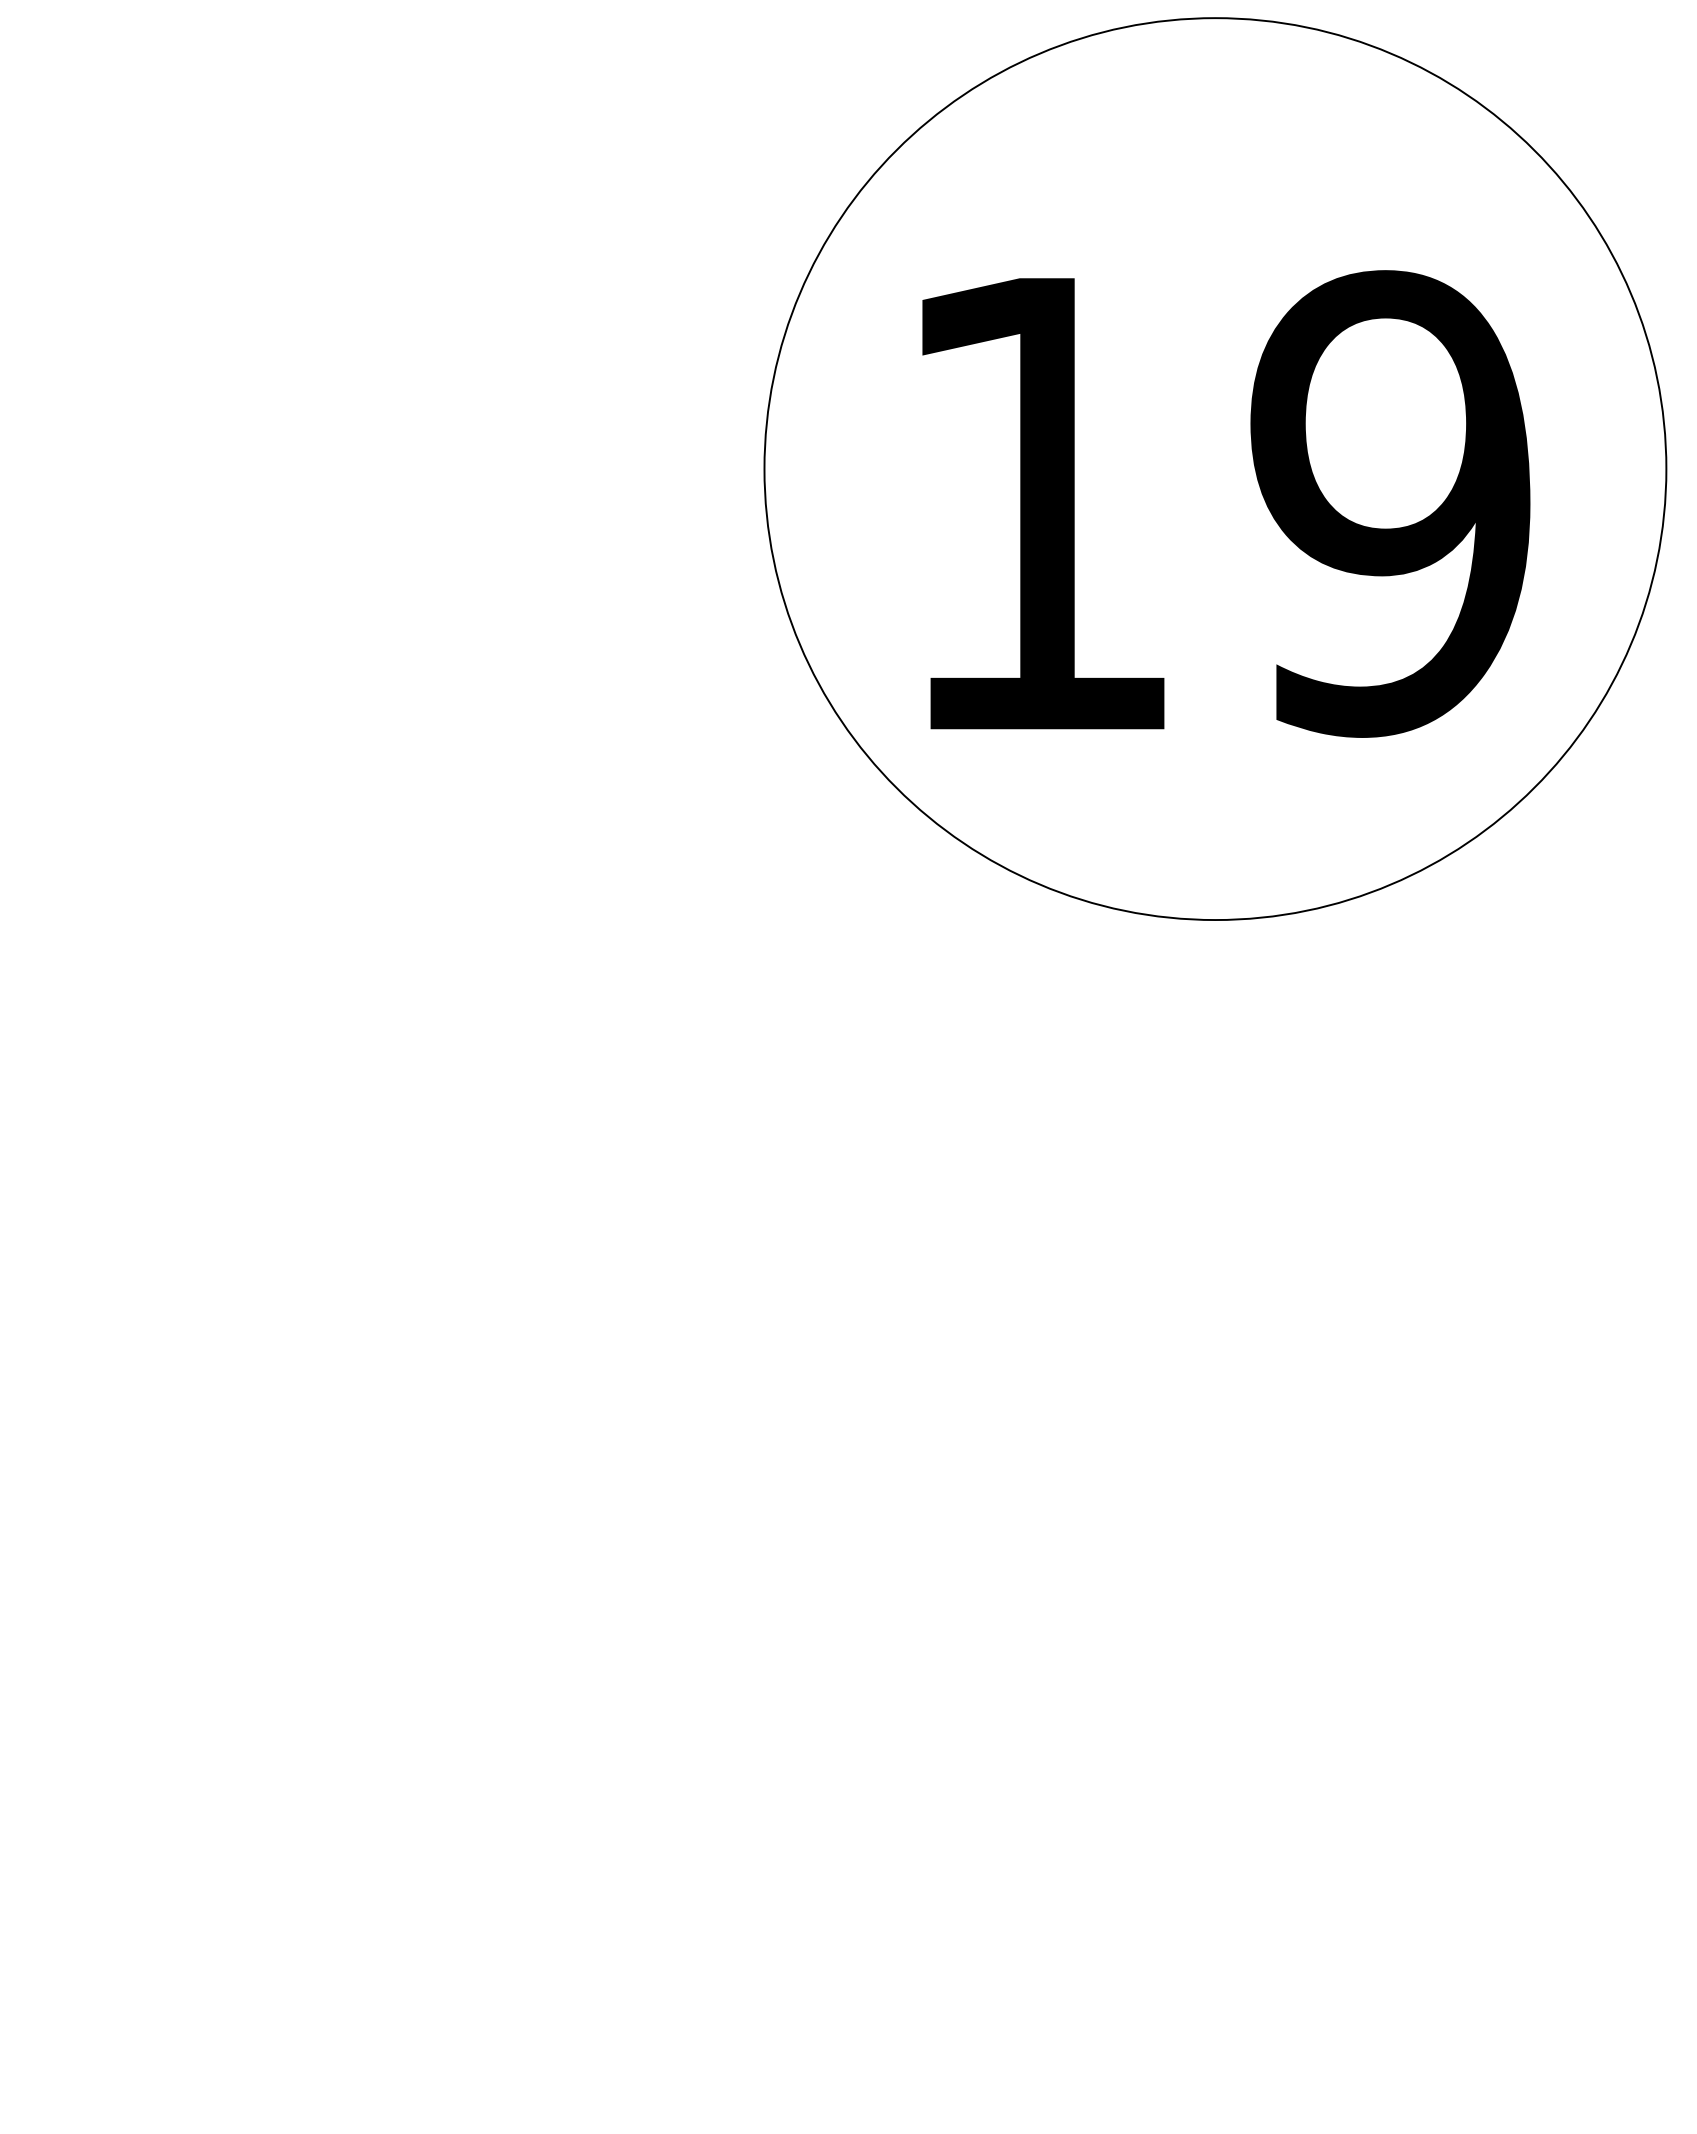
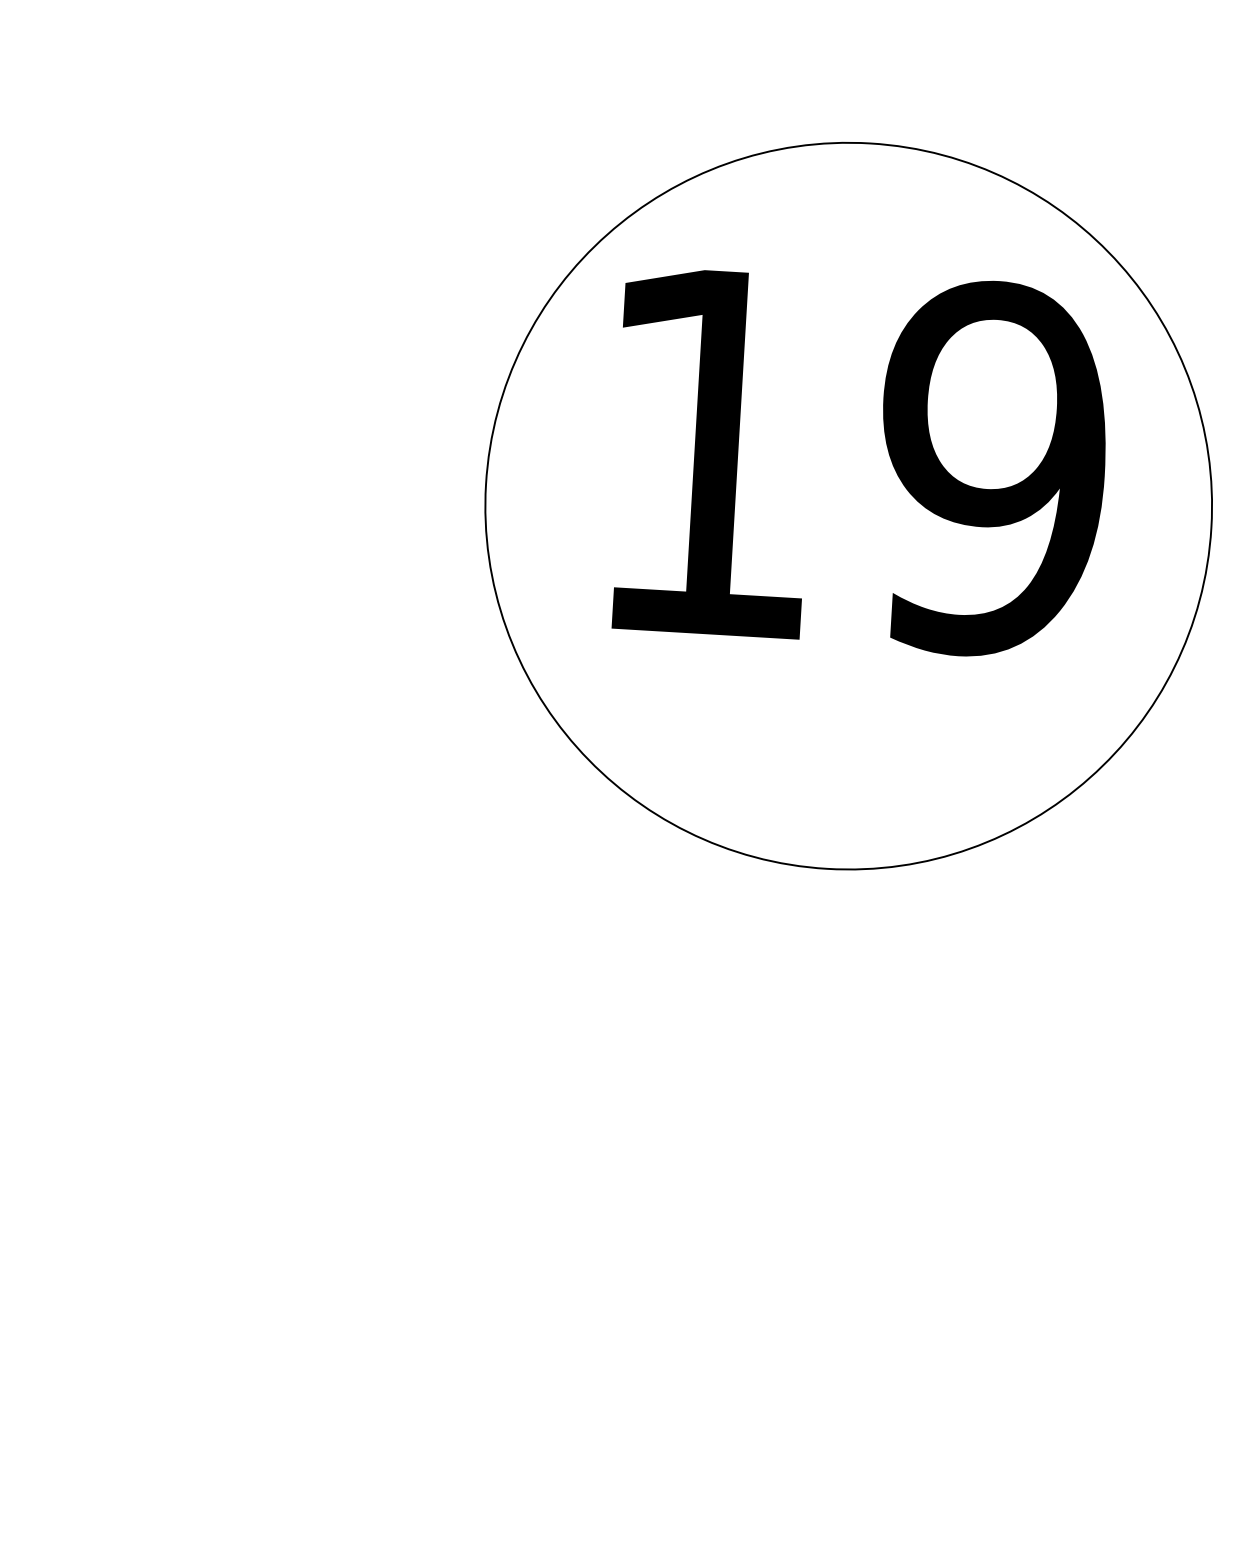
text: (1226, 503) -> (860, 461), moved

